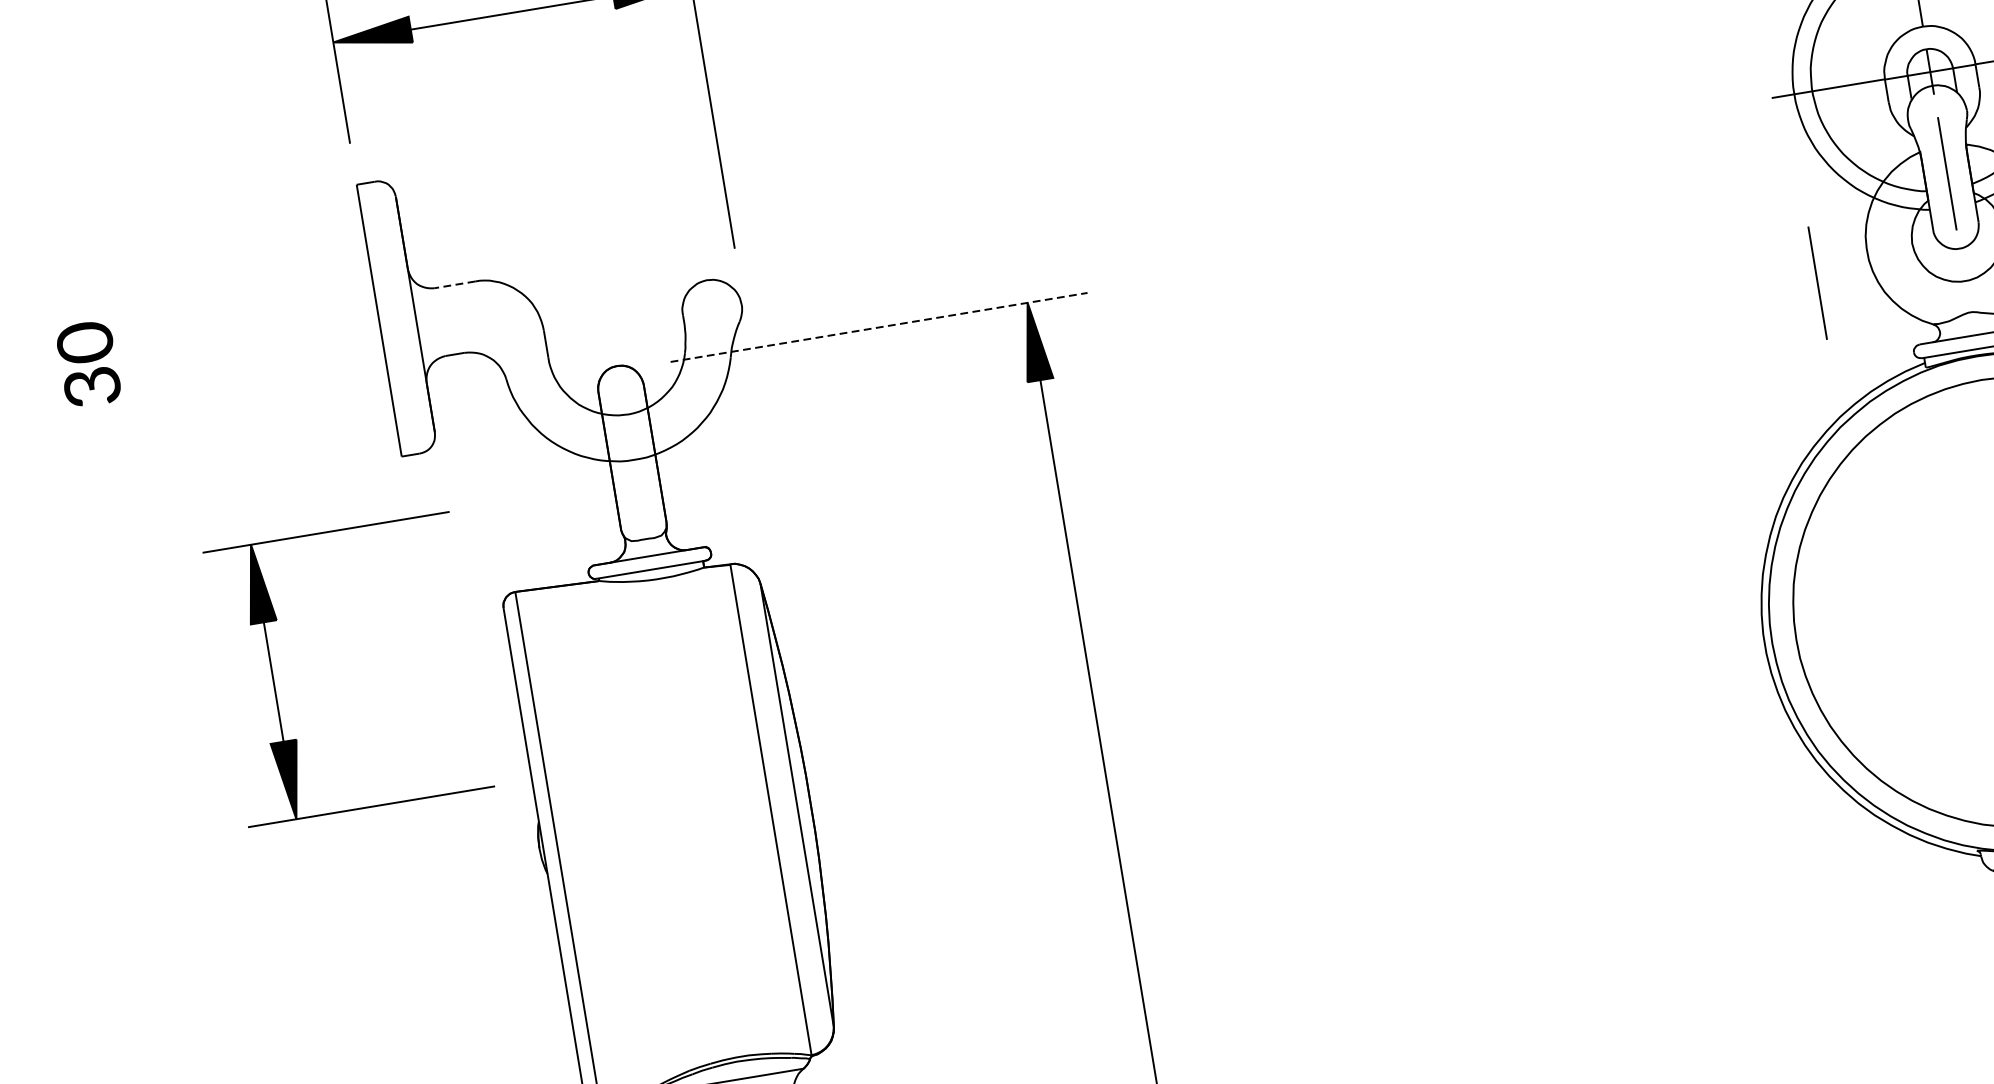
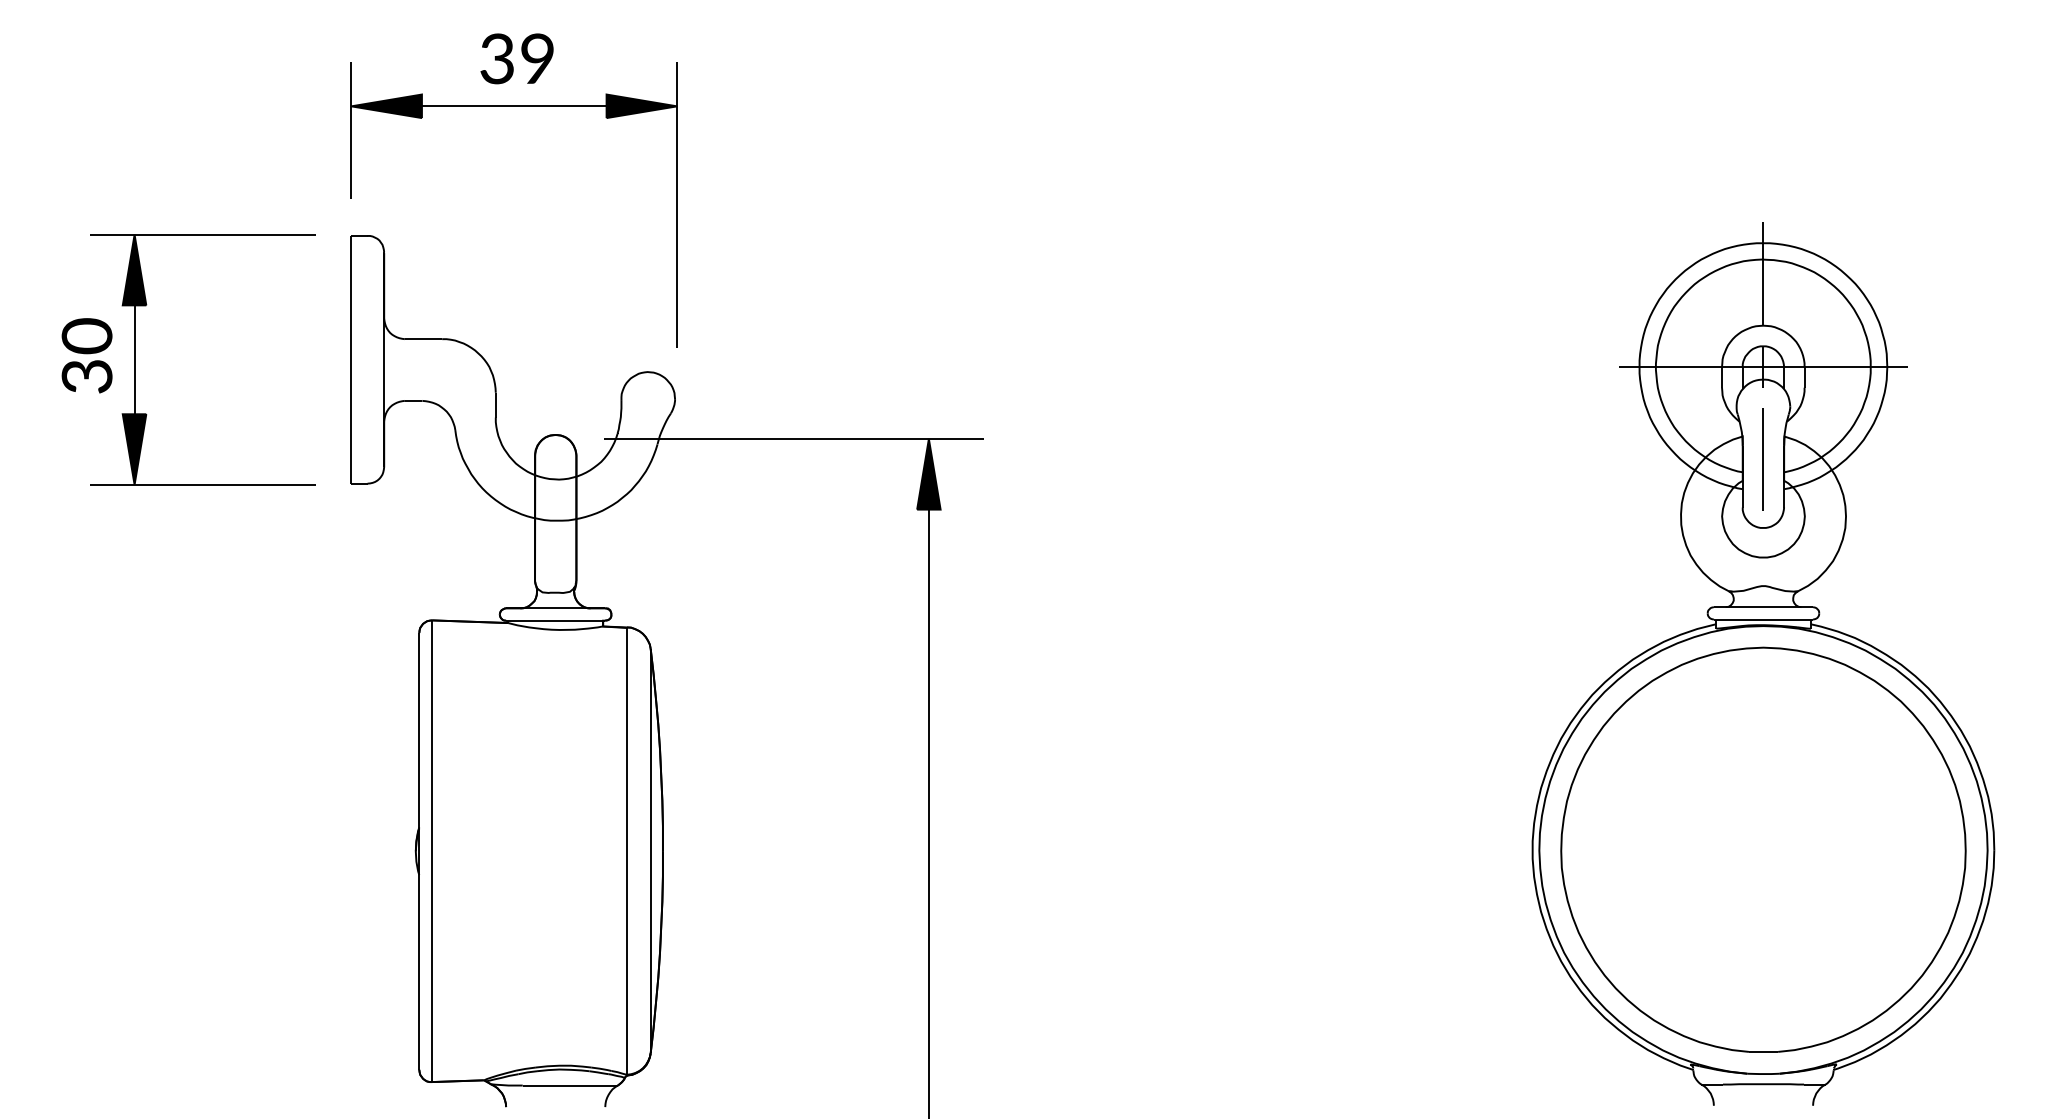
line: (1816, 283) -> (1631, 537), removed
line: (454, 285) -> (423, 339), dashed -> solid
line: (879, 327) -> (793, 439), dashed -> solid
part: (274, 681) -> (135, 359), moved

